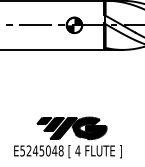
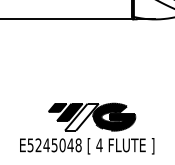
fill: (63, 128) -> (81, 117), removed

